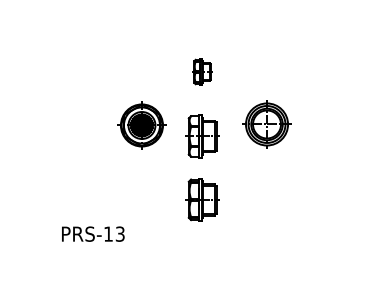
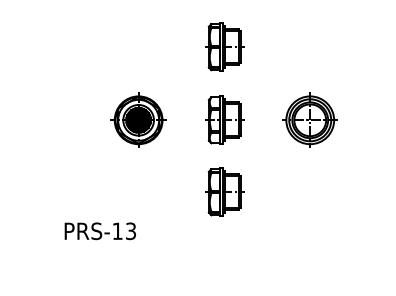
part: (202, 71) -> (224, 46), size x1.67
part: (266, 124) -> (309, 120), moved
part: (141, 125) -> (138, 120), moved

